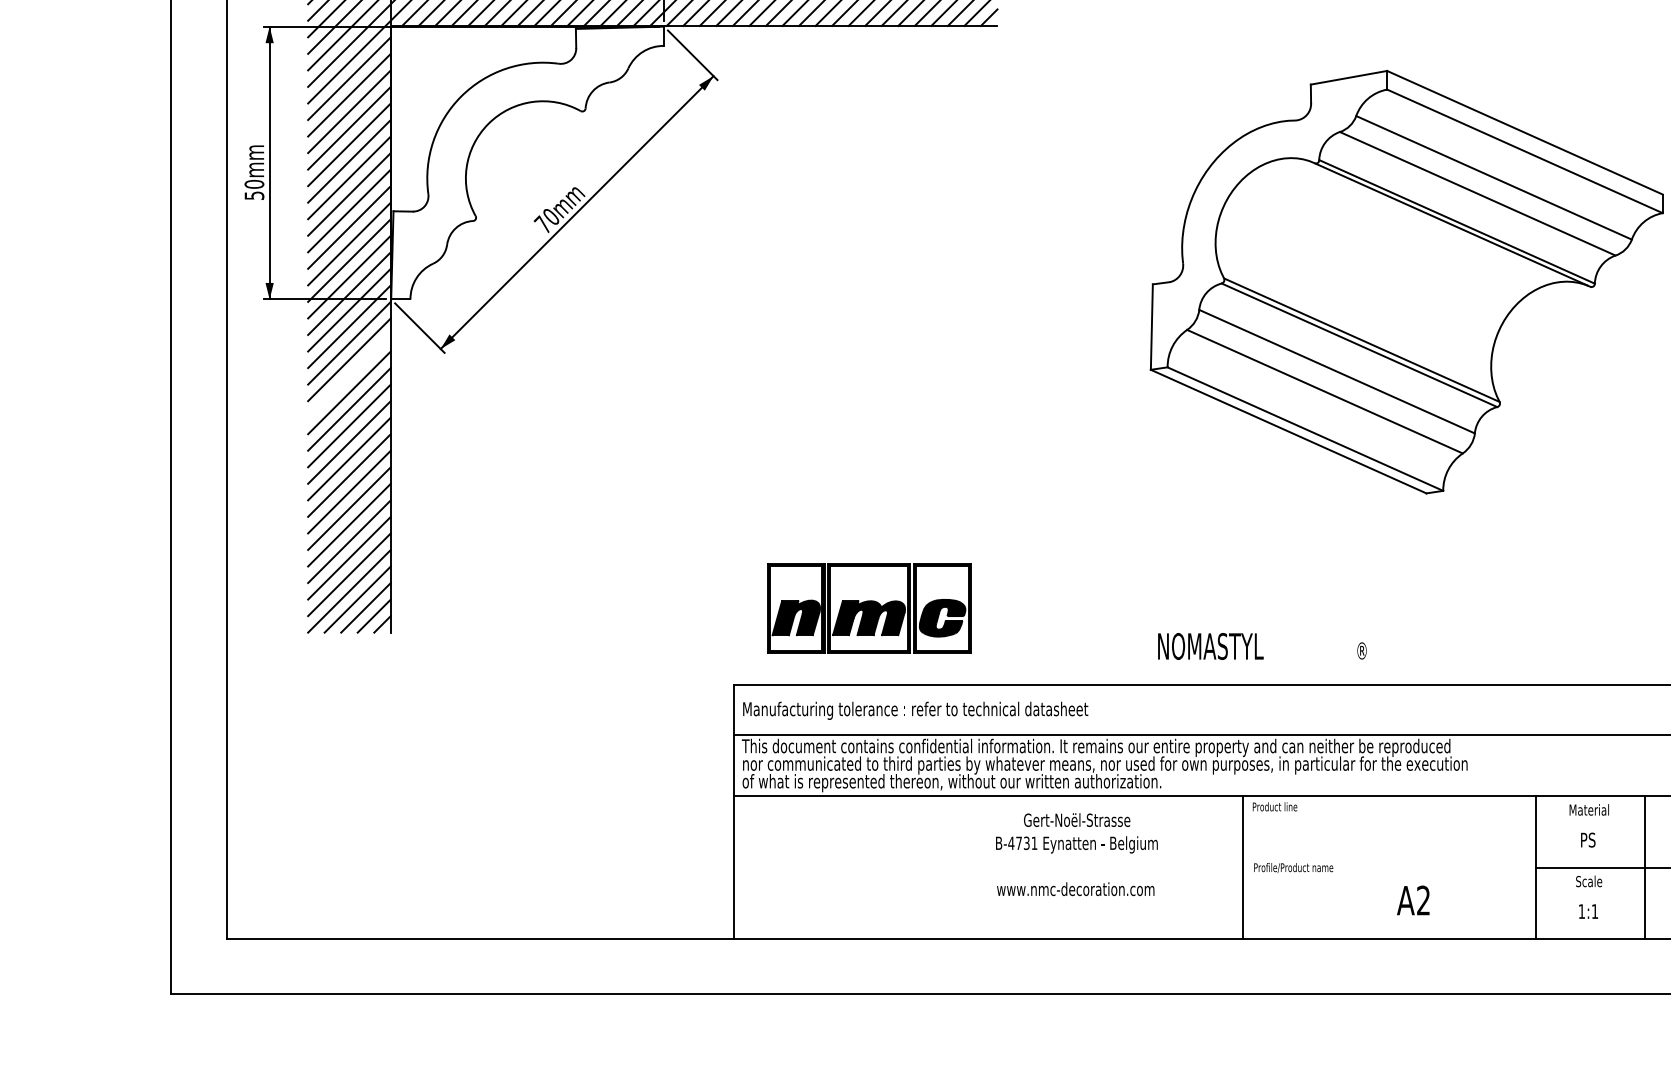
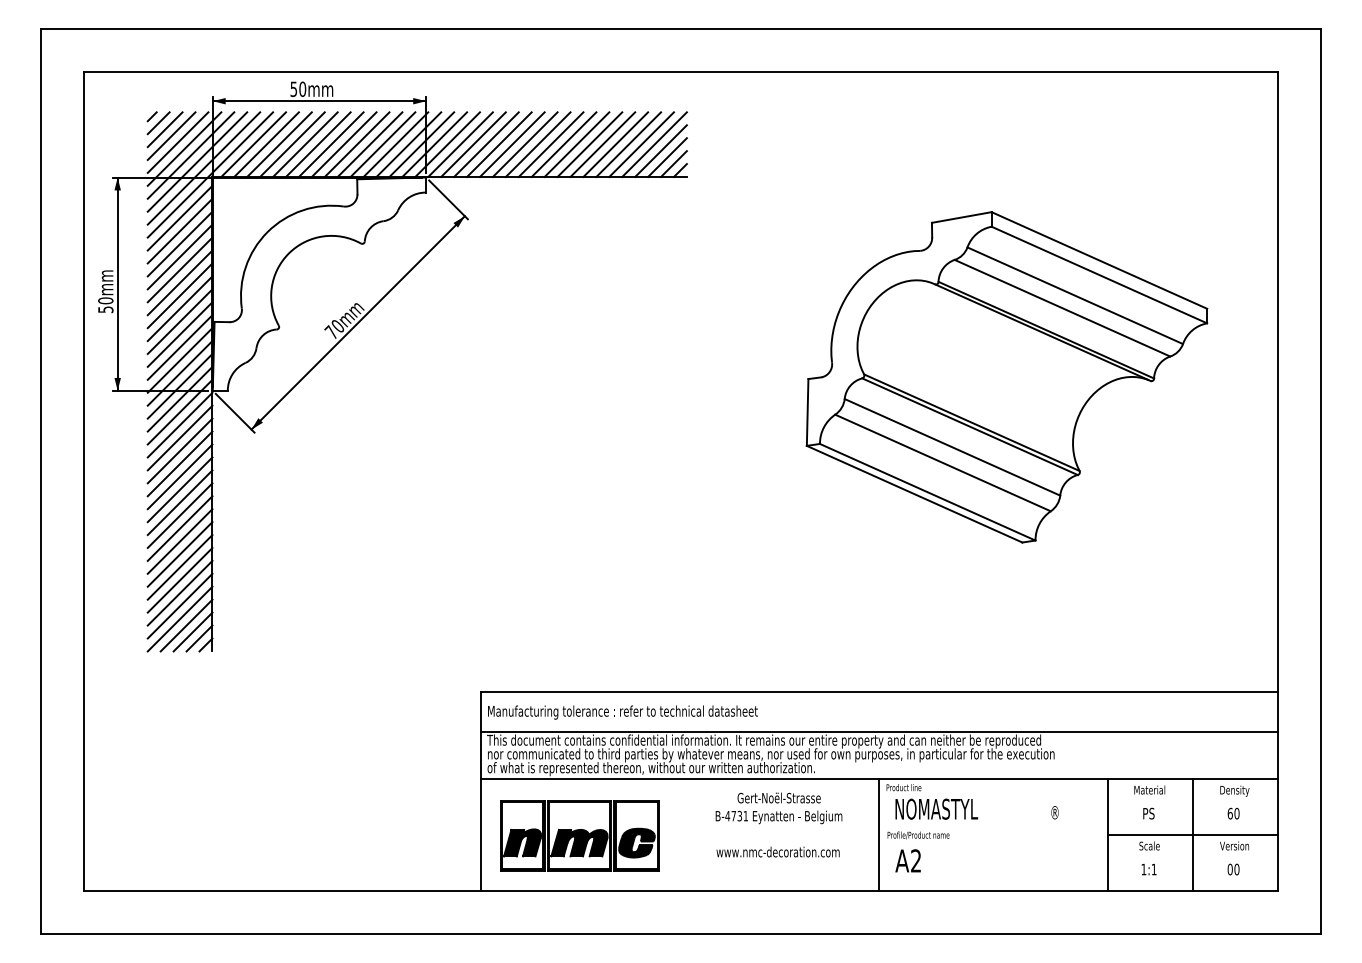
line: (348, 375) -> (179, 450), added
part: (869, 608) -> (579, 835), moved
text: (1261, 645) -> (976, 808), moved
text: (1076, 853) -> (778, 824), moved
text: (1412, 899) -> (907, 860), moved

